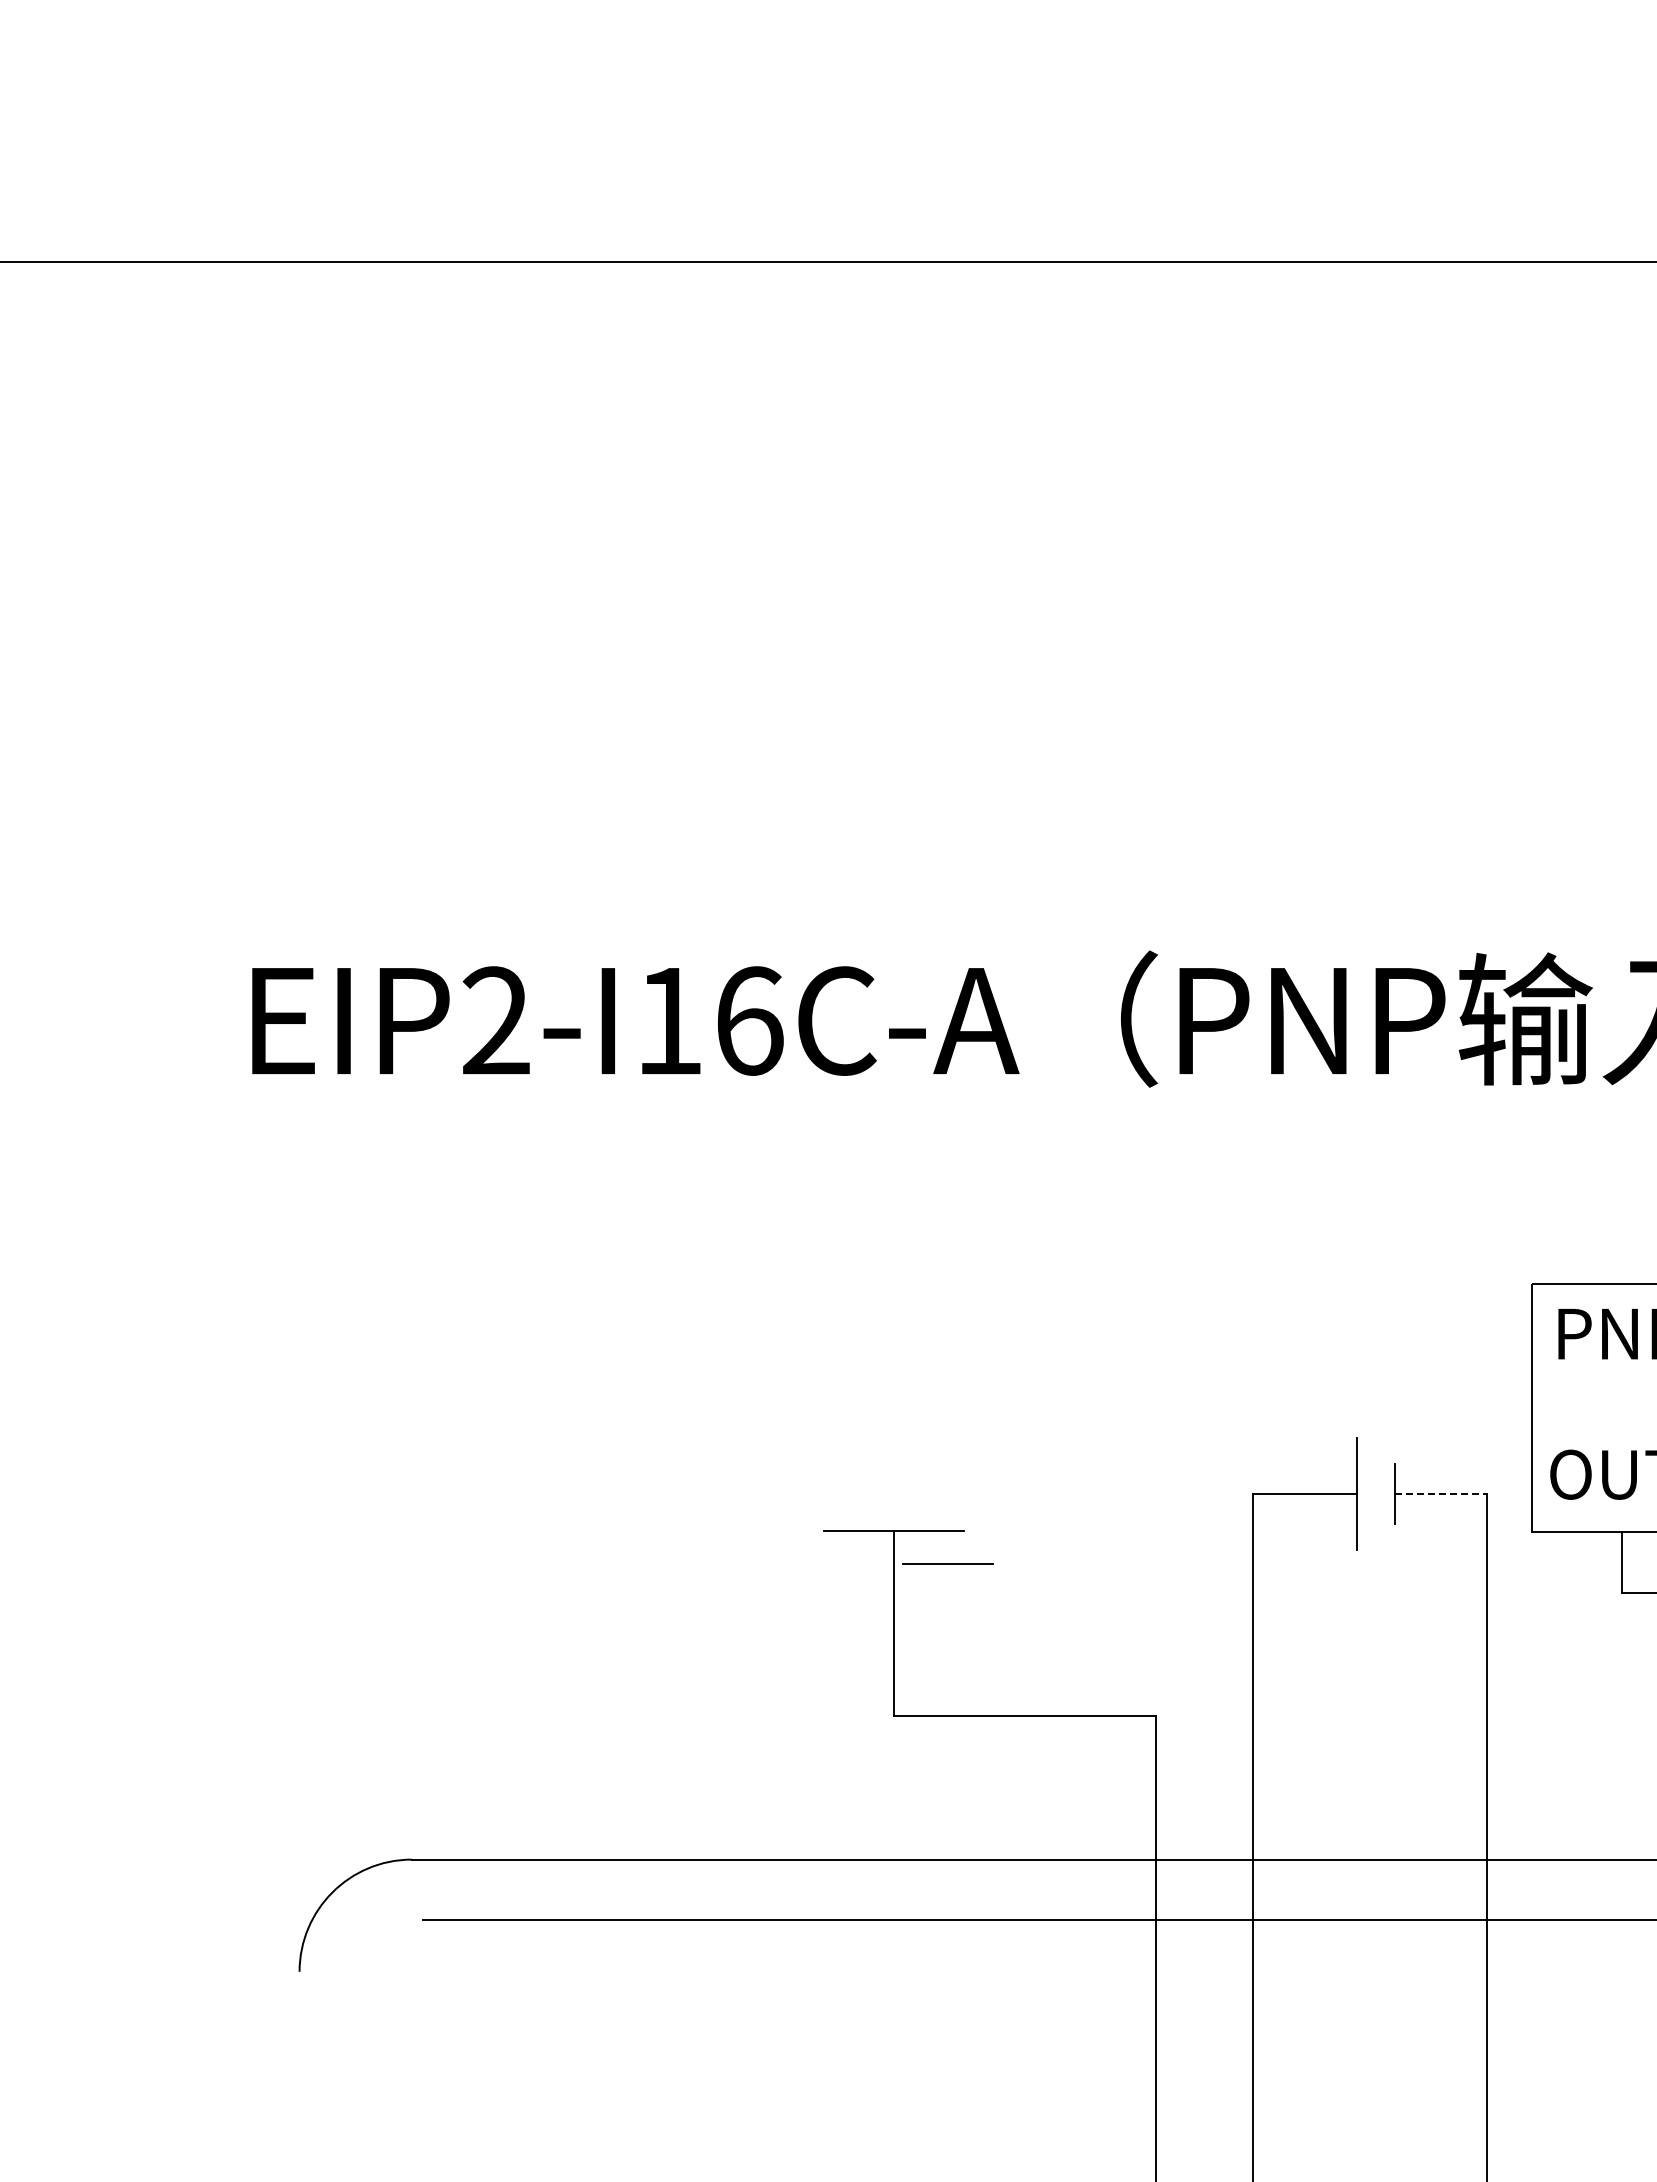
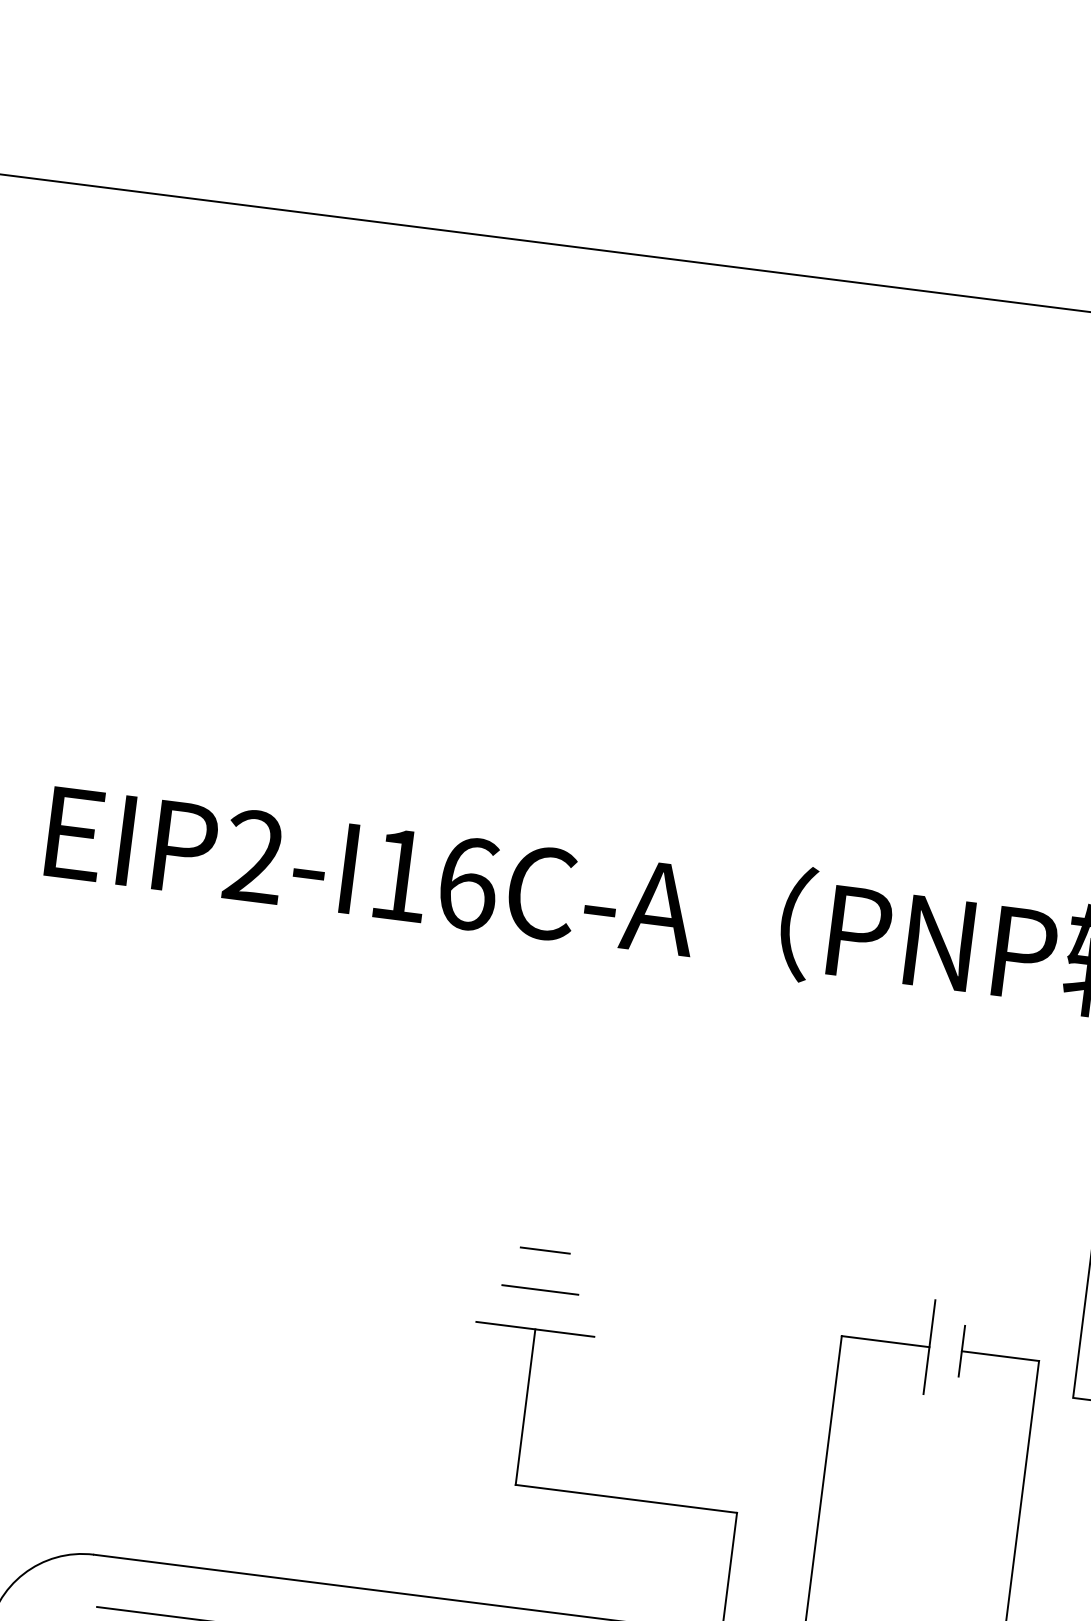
line: (893, 1437) -> (545, 1250), added
line: (1440, 1494) -> (1000, 1356), dashed -> solid
line: (947, 1563) -> (540, 1289), moved

